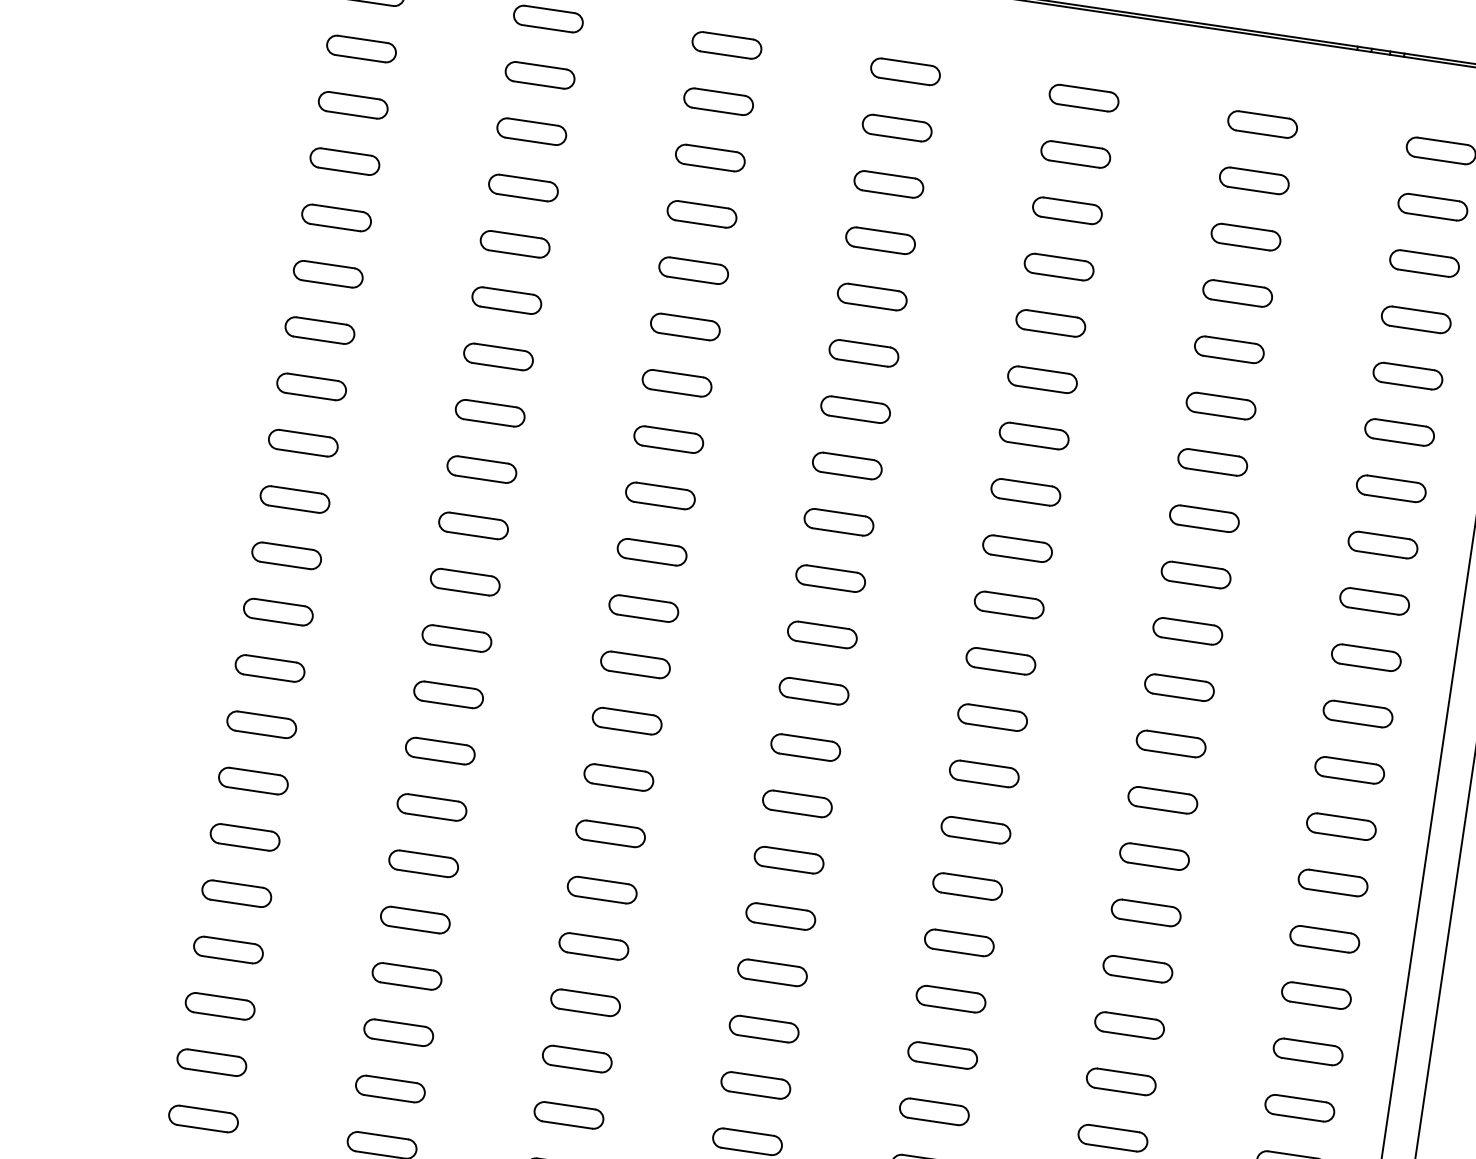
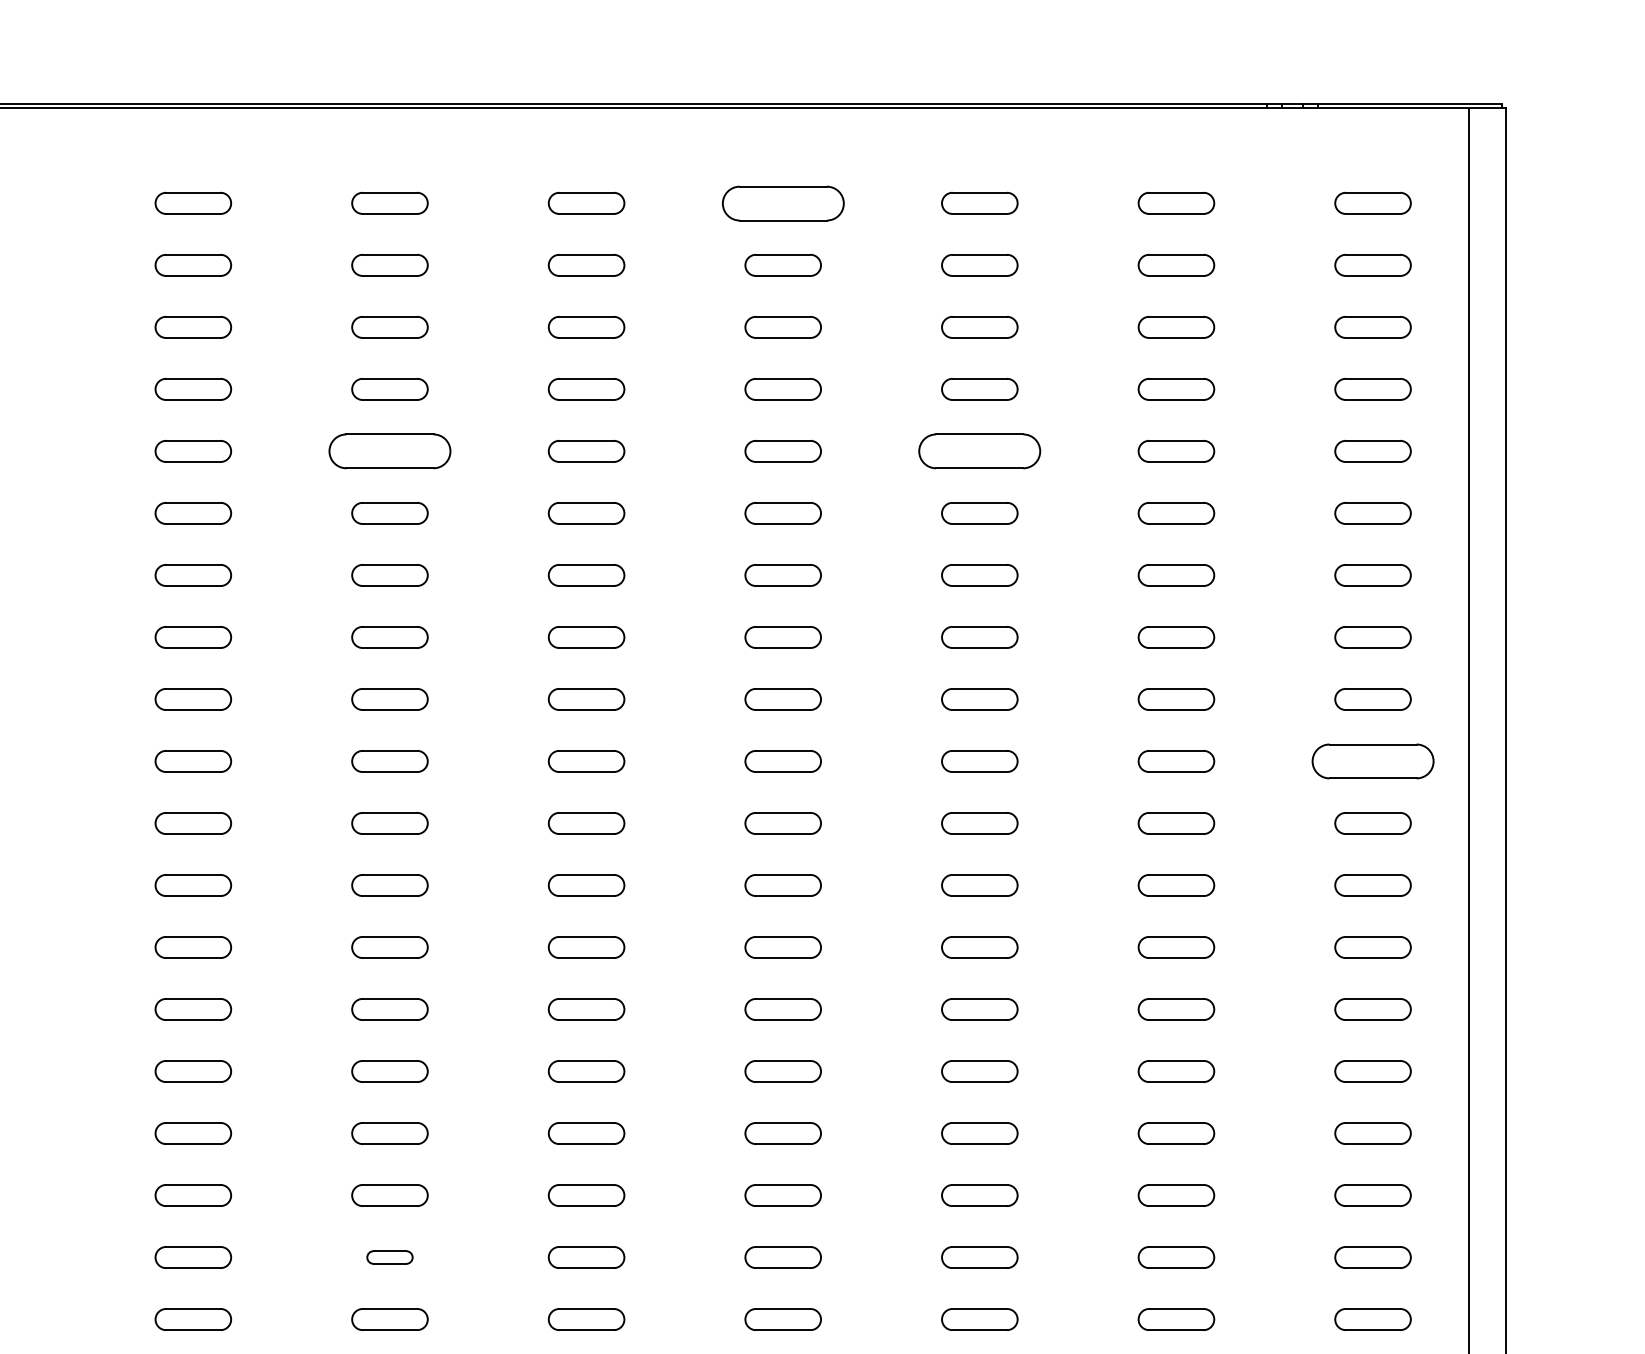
part: (905, 70) -> (782, 202), size x1.6
part: (514, 244) -> (389, 451), size x1.6
part: (1050, 323) -> (979, 451), size x1.6
part: (1365, 657) -> (1372, 761), size x1.6
part: (406, 976) -> (389, 1257), size x0.6

